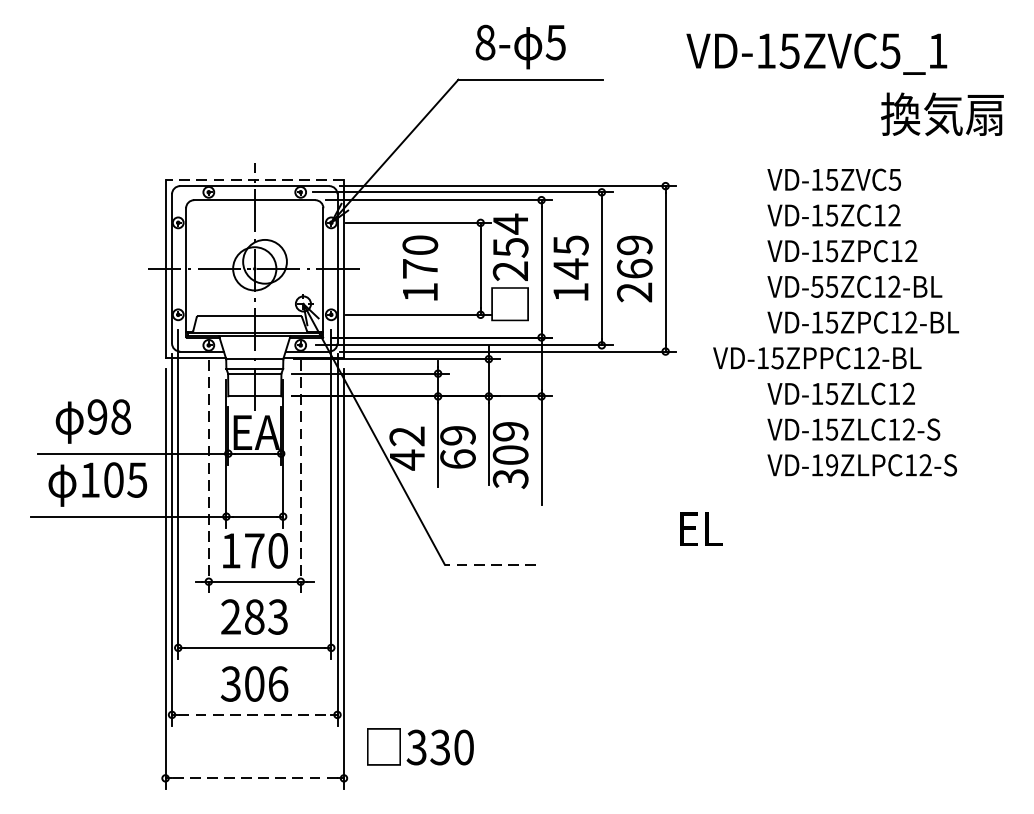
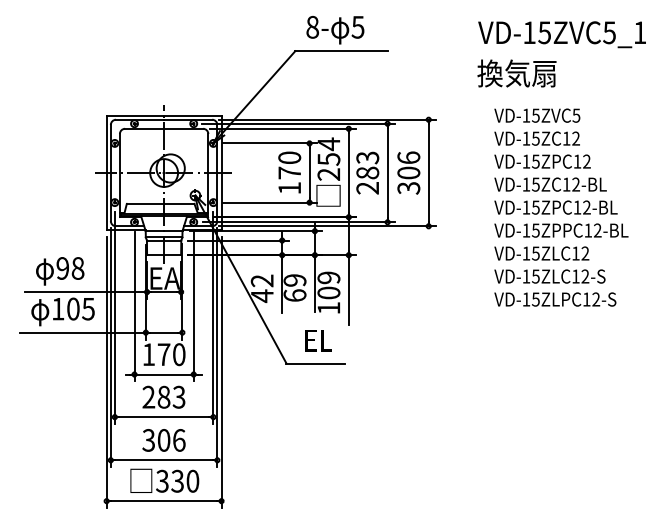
text: (815, 53) -> (561, 34), moved
text: (941, 114) -> (516, 73), moved
line: (253, 179) -> (163, 115), dashed -> solid
text: (419, 268) -> (289, 172), moved
text: (570, 268) -> (367, 172), 145 -> 283
text: (634, 268) -> (408, 172), 269 -> 306
text: (817, 286) -> (526, 184), VD-55ZC12-BL -> VD-15ZC12-BL
text: (817, 358) -> (561, 230), moved
text: (831, 465) -> (535, 299), VD-19ZLPC12-S -> VD-15ZLPC12-S
line: (208, 476) -> (134, 306), dashed -> solid
line: (300, 476) -> (193, 306), dashed -> solid
text: (510, 479) -> (328, 308), 309 -> 109
text: (701, 528) -> (318, 340), moved
line: (489, 564) -> (315, 363), dashed -> solid
line: (255, 715) -> (164, 460), dashed -> solid
text: (419, 746) -> (164, 480), moved
line: (253, 778) -> (163, 501), dashed -> solid

